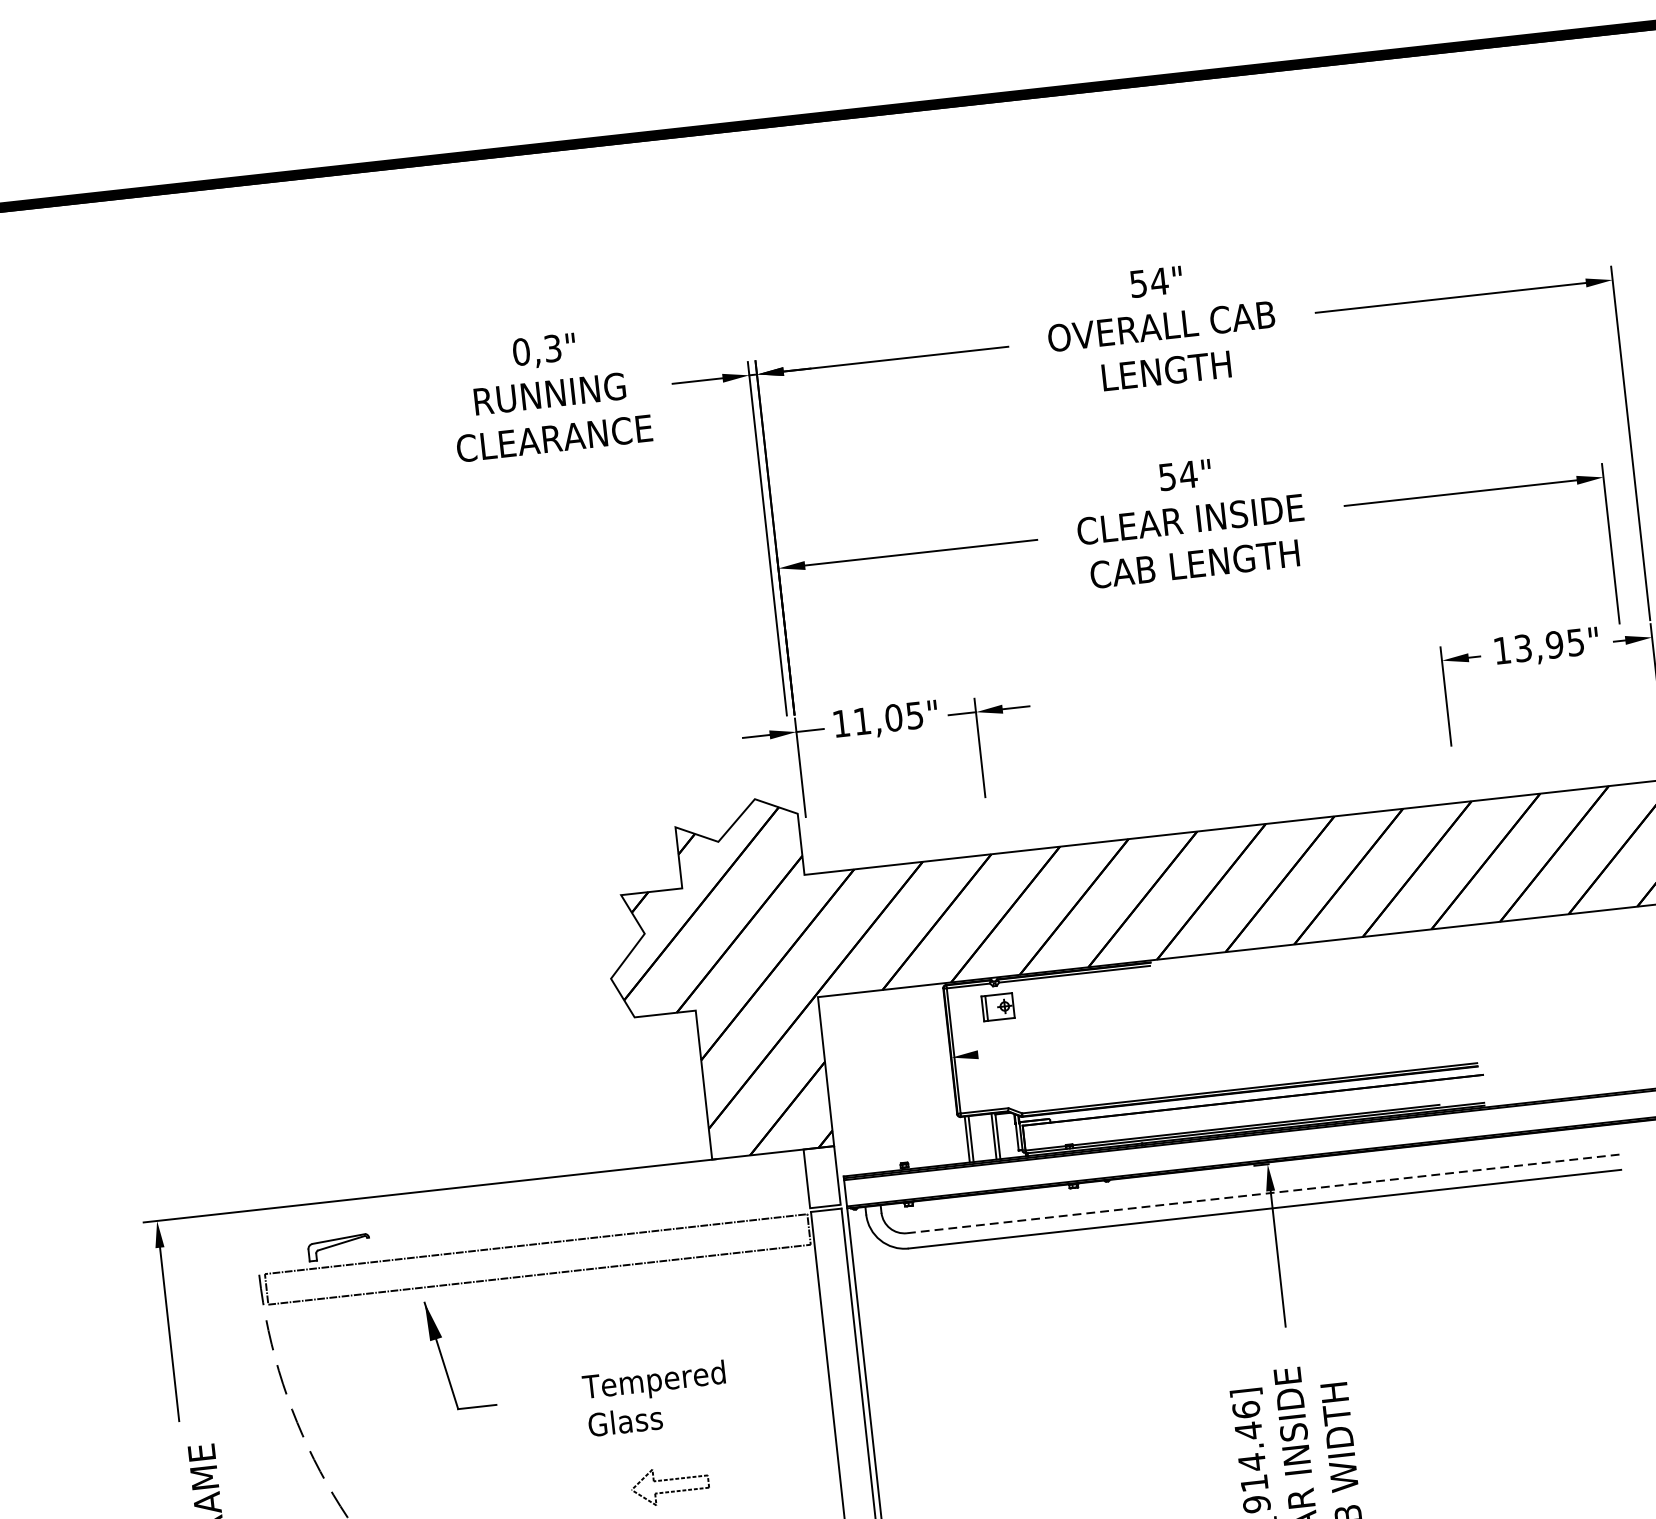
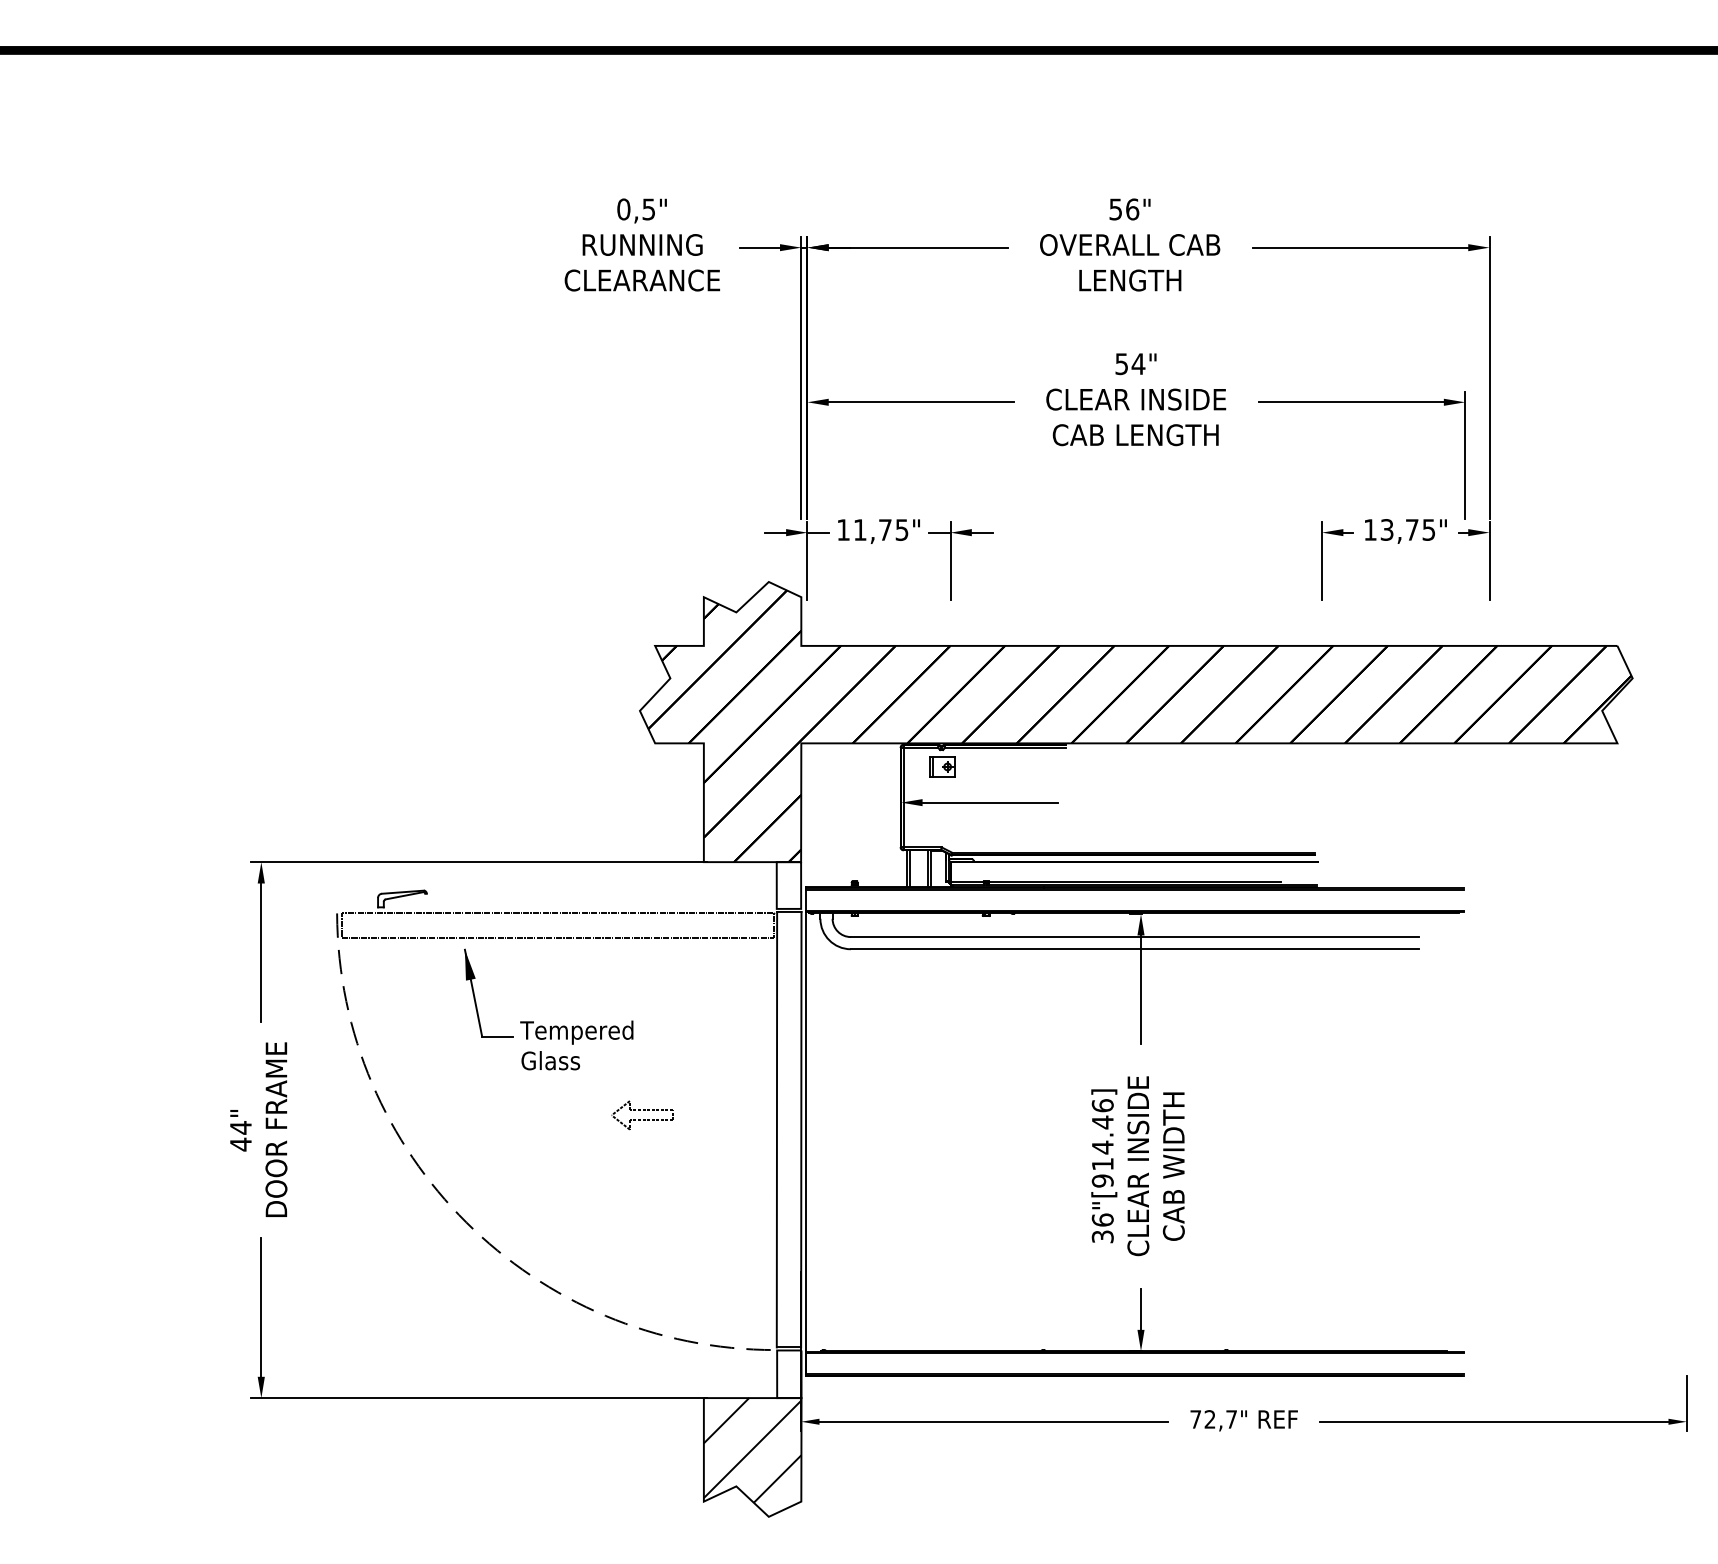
text: (1159, 281) -> (1132, 209), 54" -> 56"
text: (553, 347) -> (649, 208), 0,3" -> 0,5"
text: (1553, 644) -> (1411, 529), 13,95" -> 13,75"
text: (892, 717) -> (884, 529), 11,05" -> 11,75"
line: (1063, 1045) -> (990, 802), added
line: (1262, 1194) -> (1134, 937), dashed -> solid
text: (655, 1398) -> (576, 1045), moved

